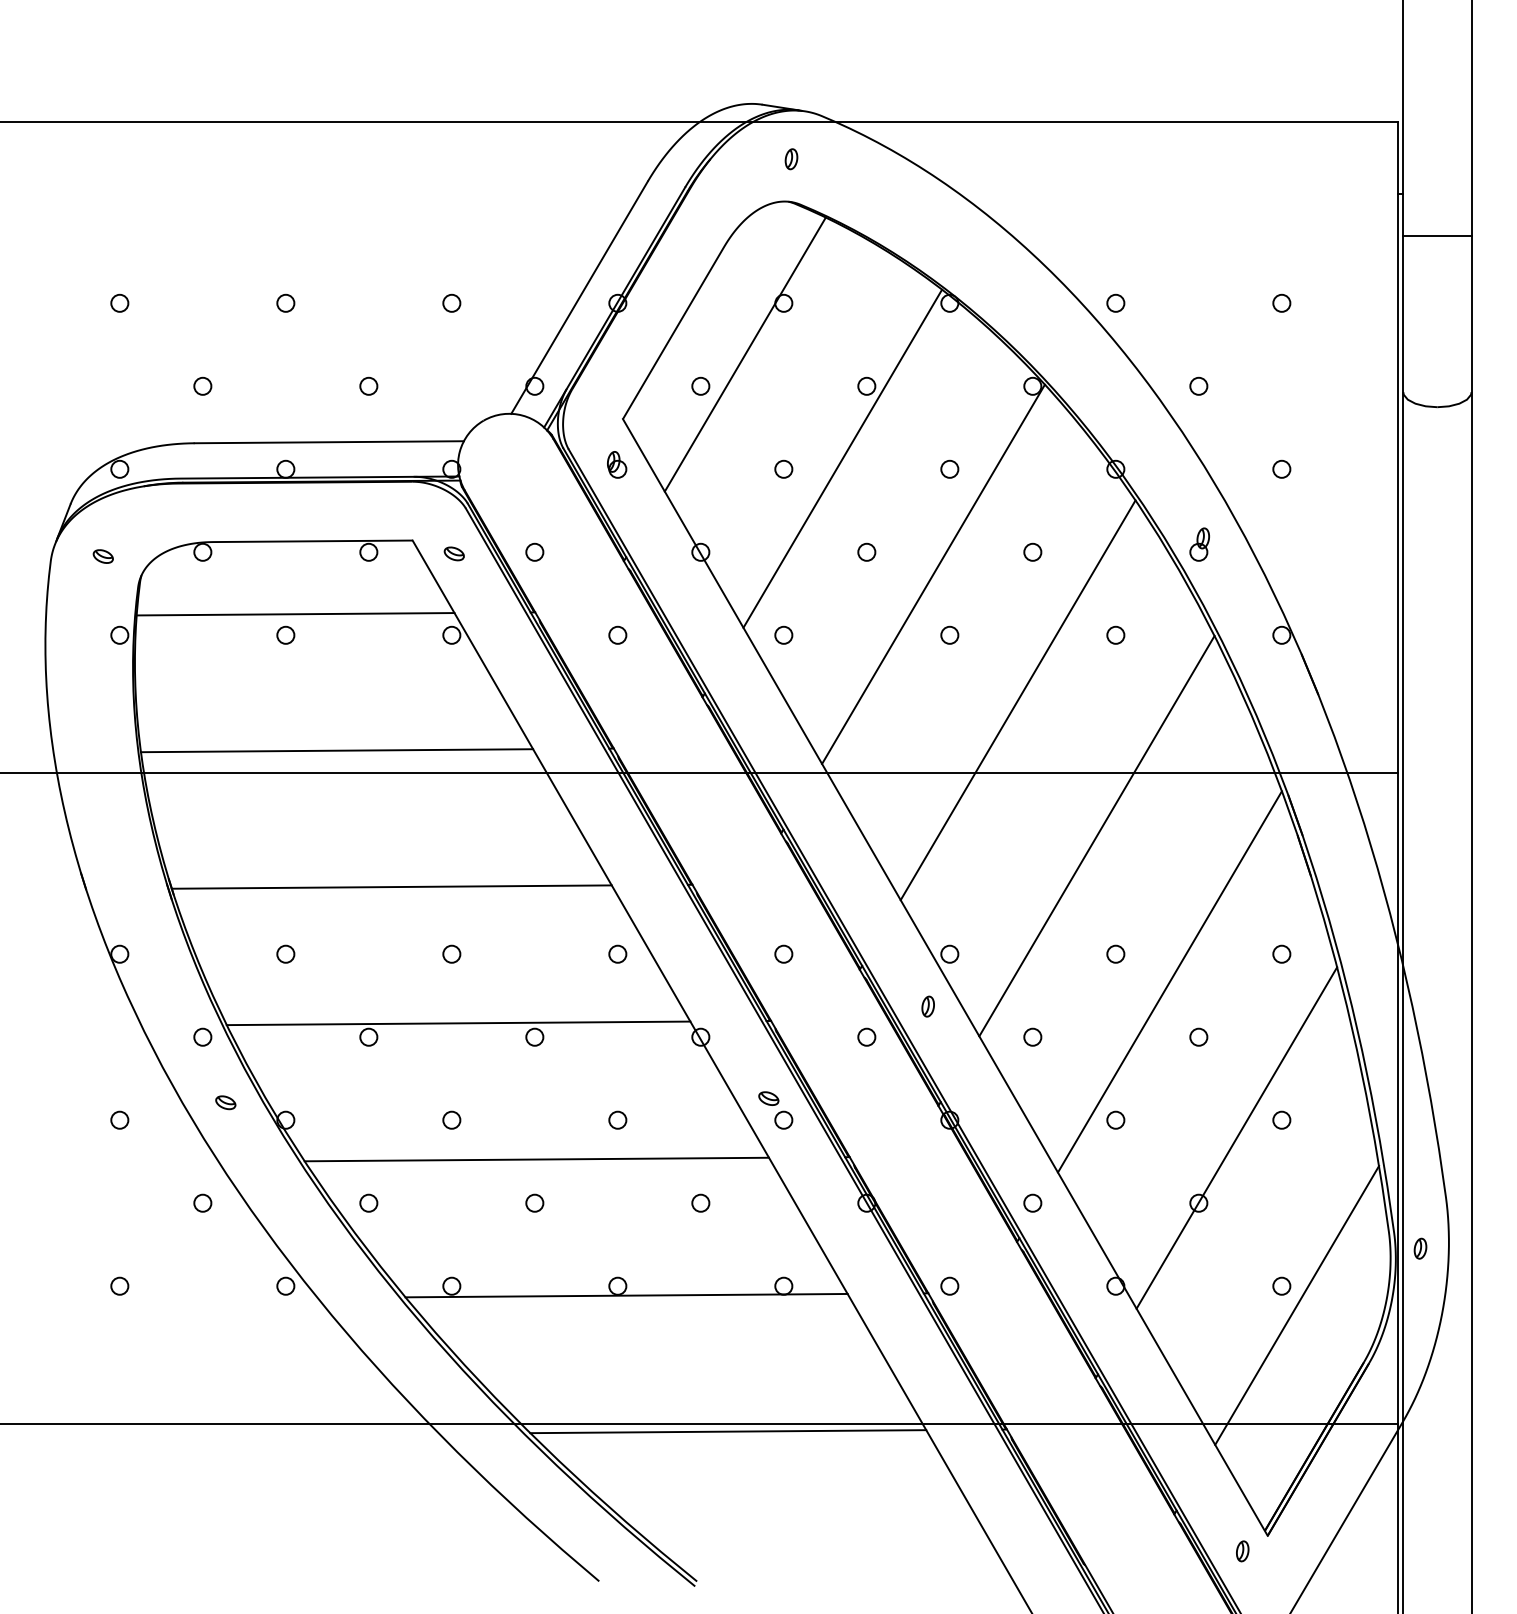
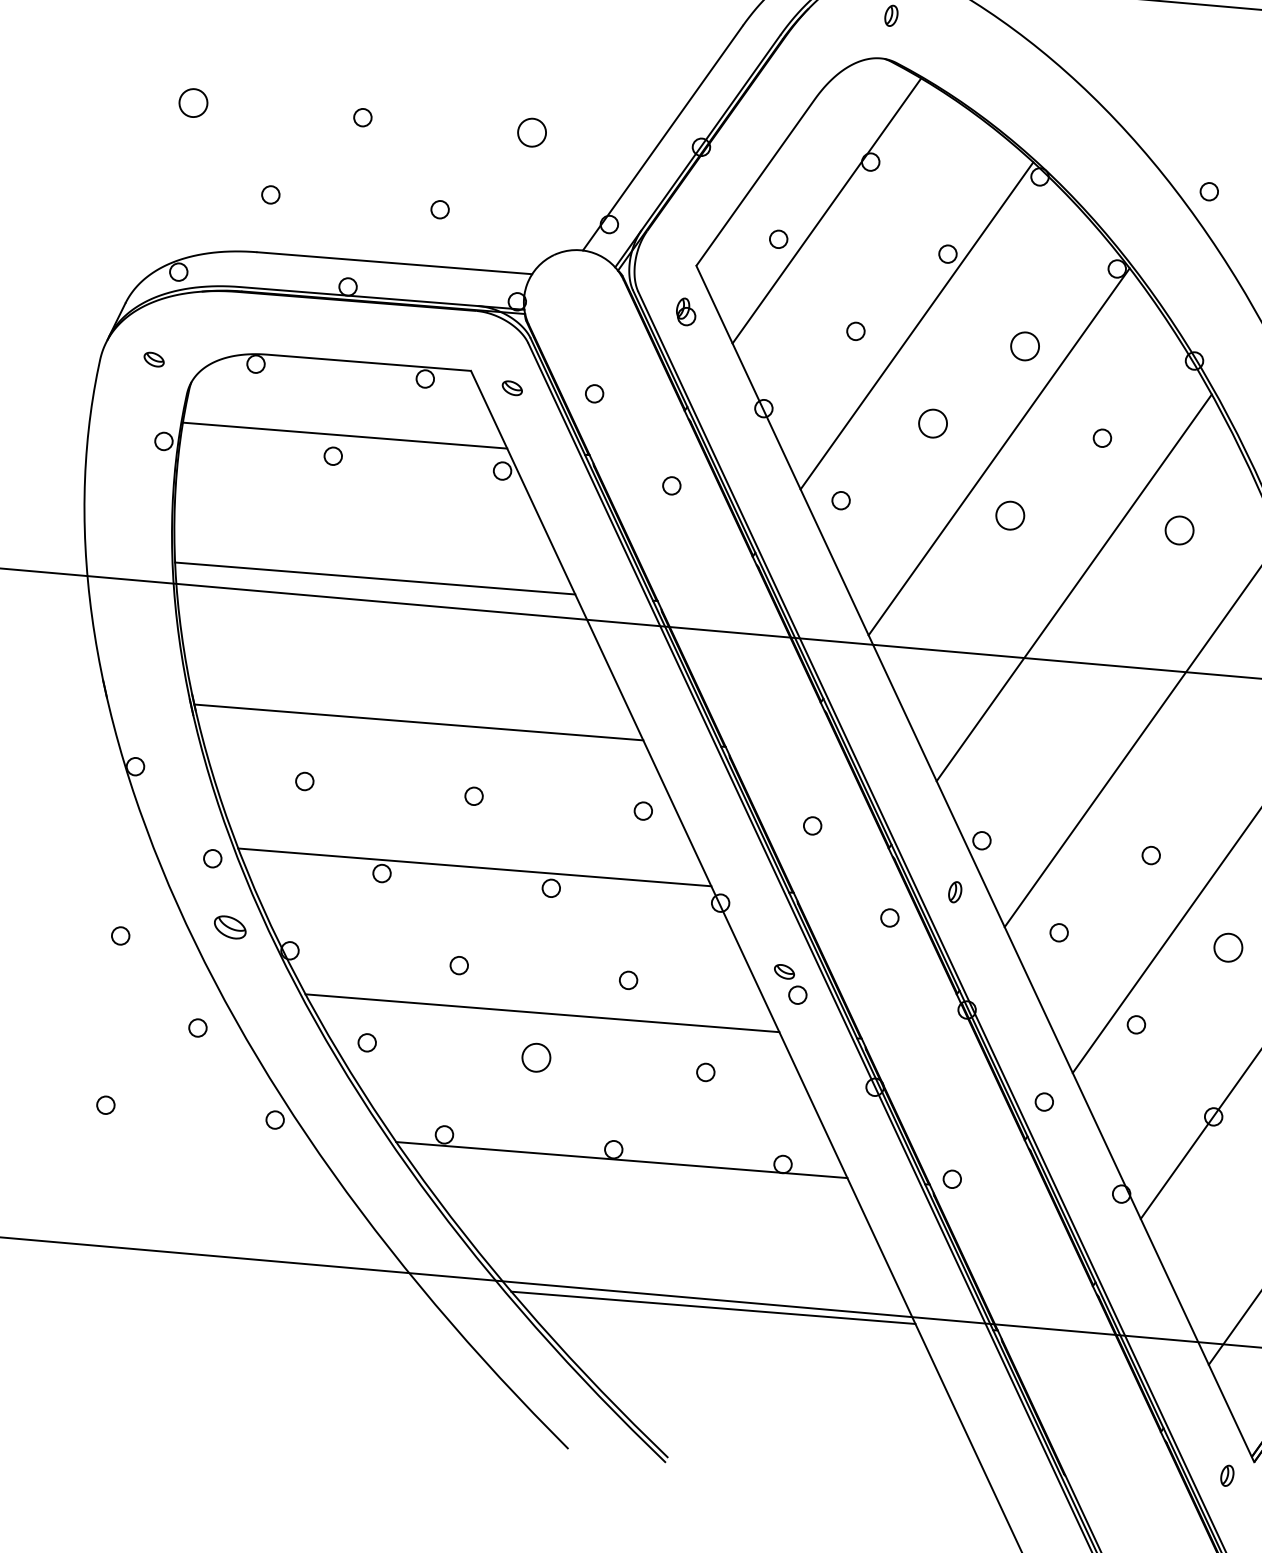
circle: (119, 302) -> (193, 102), size x1.6
circle: (451, 302) -> (531, 131), size x1.6
circle: (949, 468) -> (1024, 345), size x1.6
circle: (866, 551) -> (932, 422), size x1.6
circle: (949, 634) -> (1010, 514), size x1.6
circle: (1115, 634) -> (1179, 529), size x1.6
circle: (1198, 1036) -> (1228, 946), size x1.6
part: (225, 1102) -> (230, 927), size x1.6
circle: (534, 1202) -> (536, 1056), size x1.6

